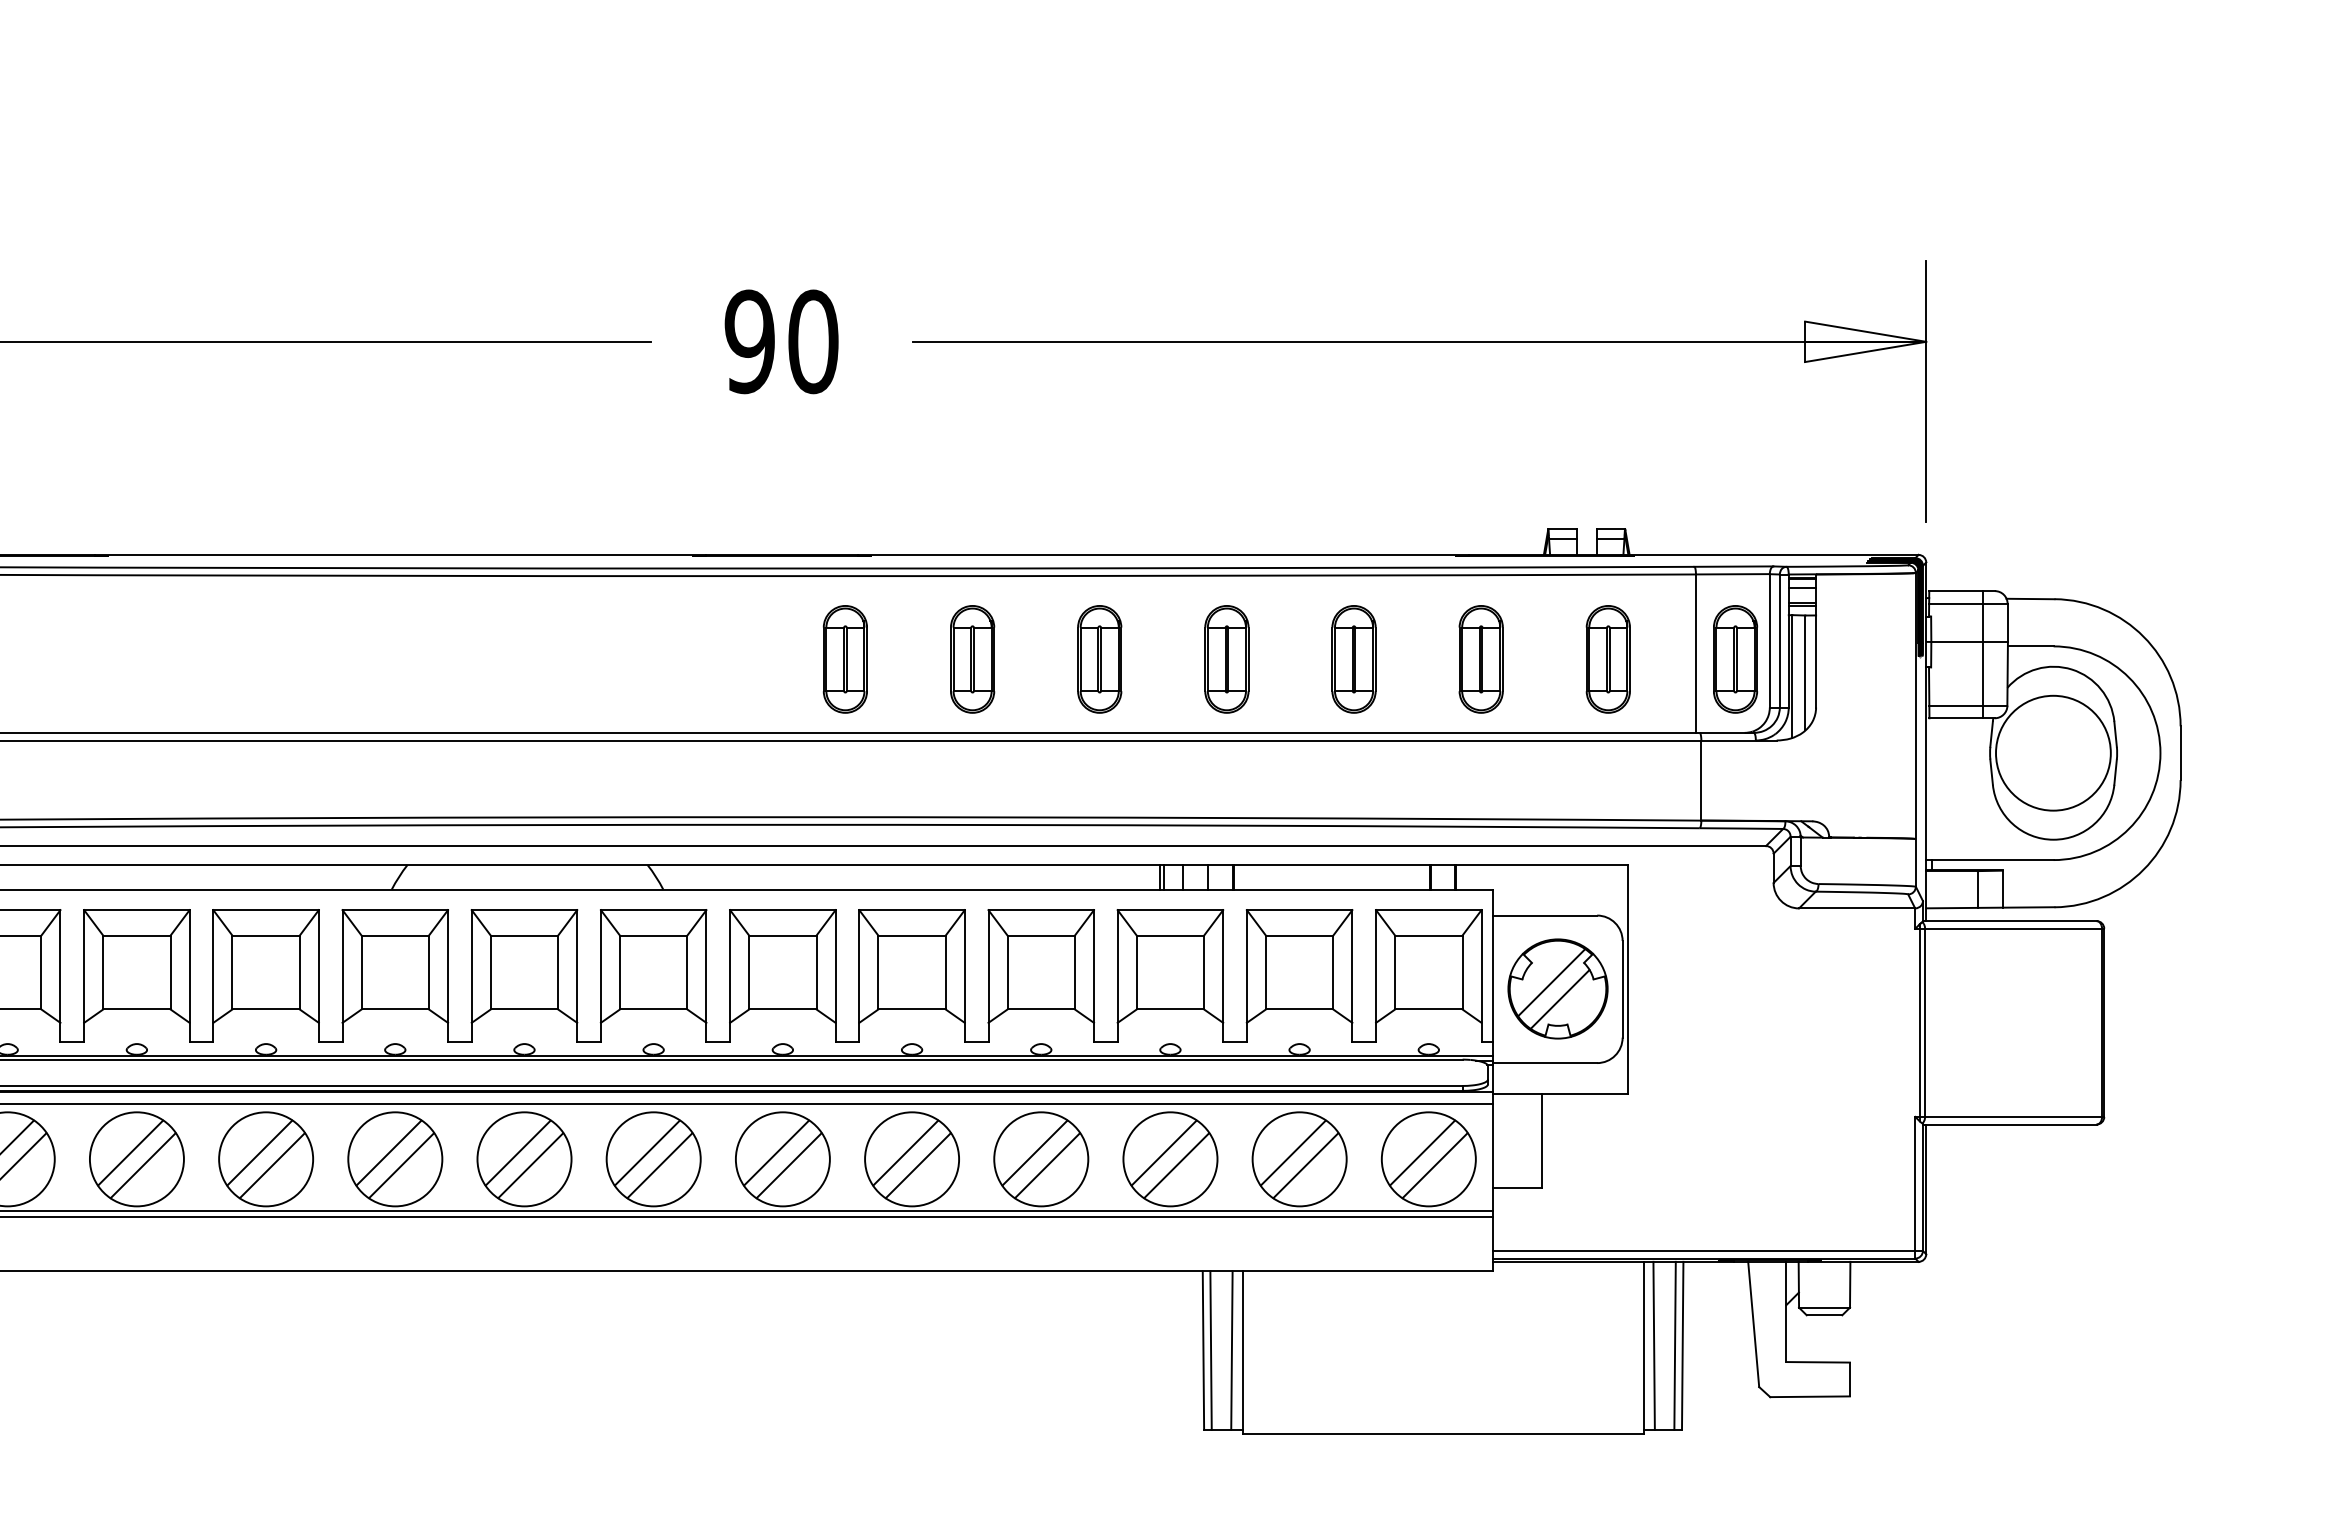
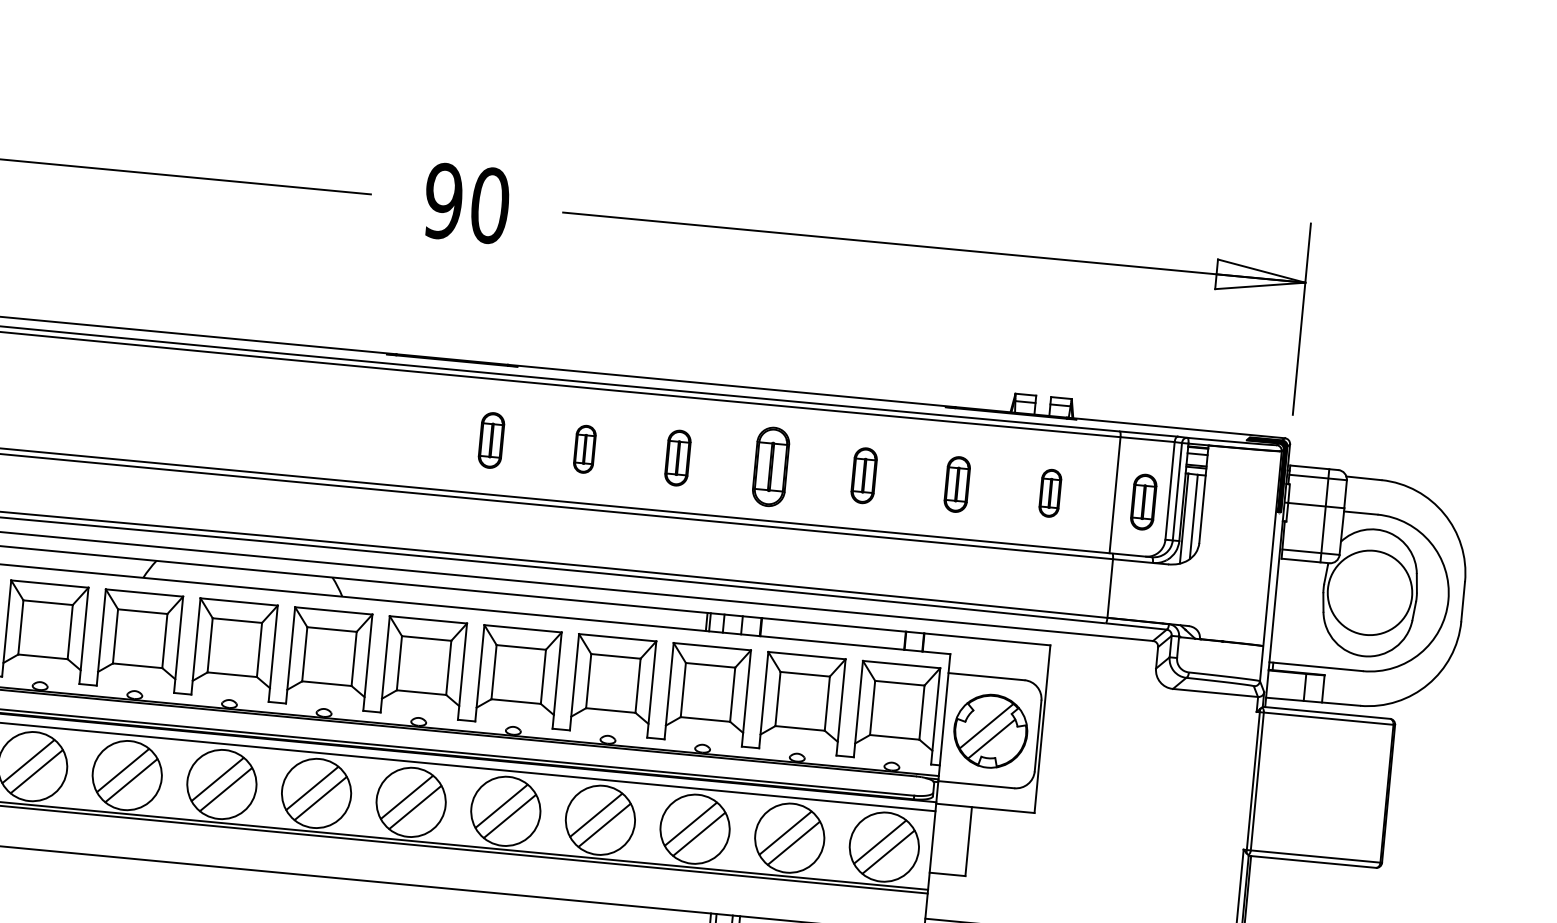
part: (844, 659) -> (490, 440), size x0.7
part: (972, 659) -> (584, 449), size x0.6
part: (1099, 659) -> (677, 458), size x0.7
part: (1353, 659) -> (863, 475), size x0.7
part: (1480, 659) -> (956, 484), size x0.7
part: (1607, 659) -> (1049, 493), size x0.6
part: (1735, 659) -> (1143, 502), size x0.7

